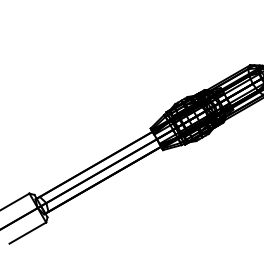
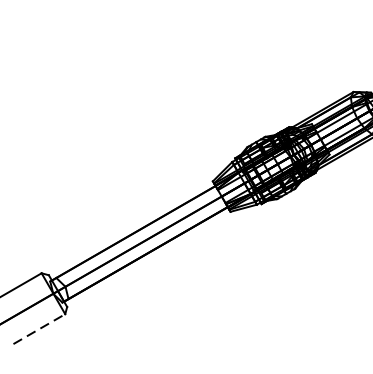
line: (28, 232) -> (40, 328), solid -> dashed

